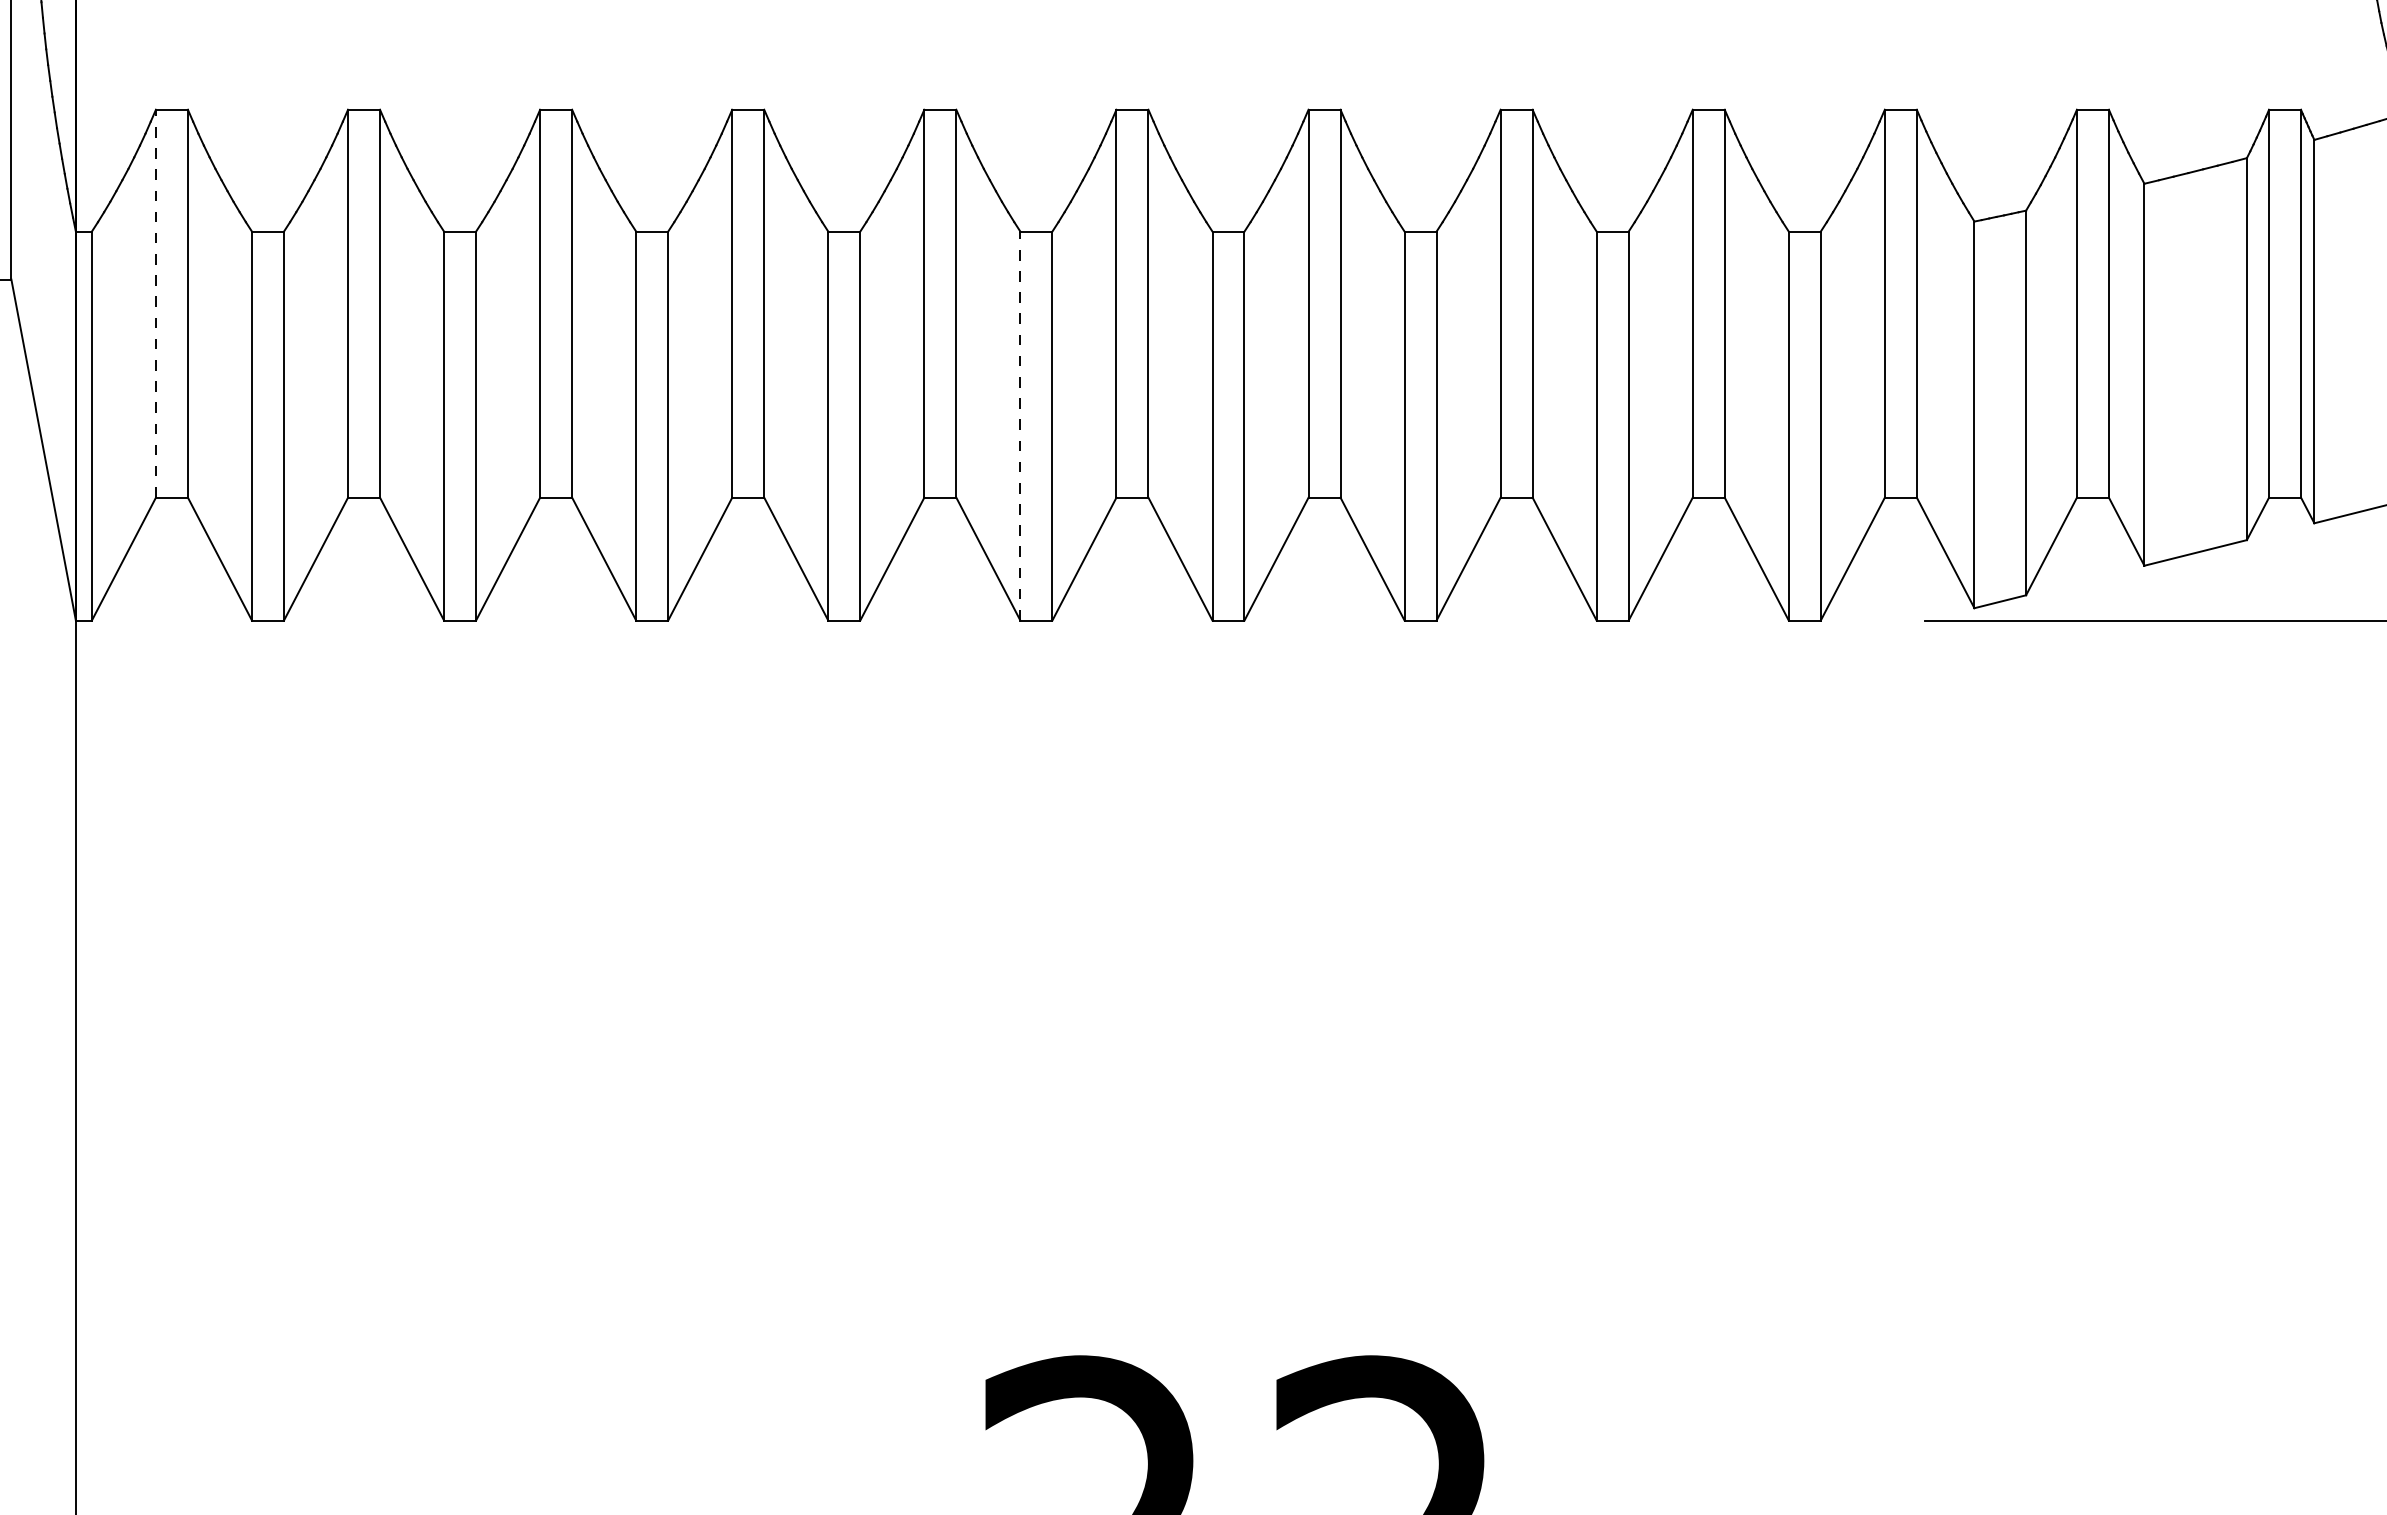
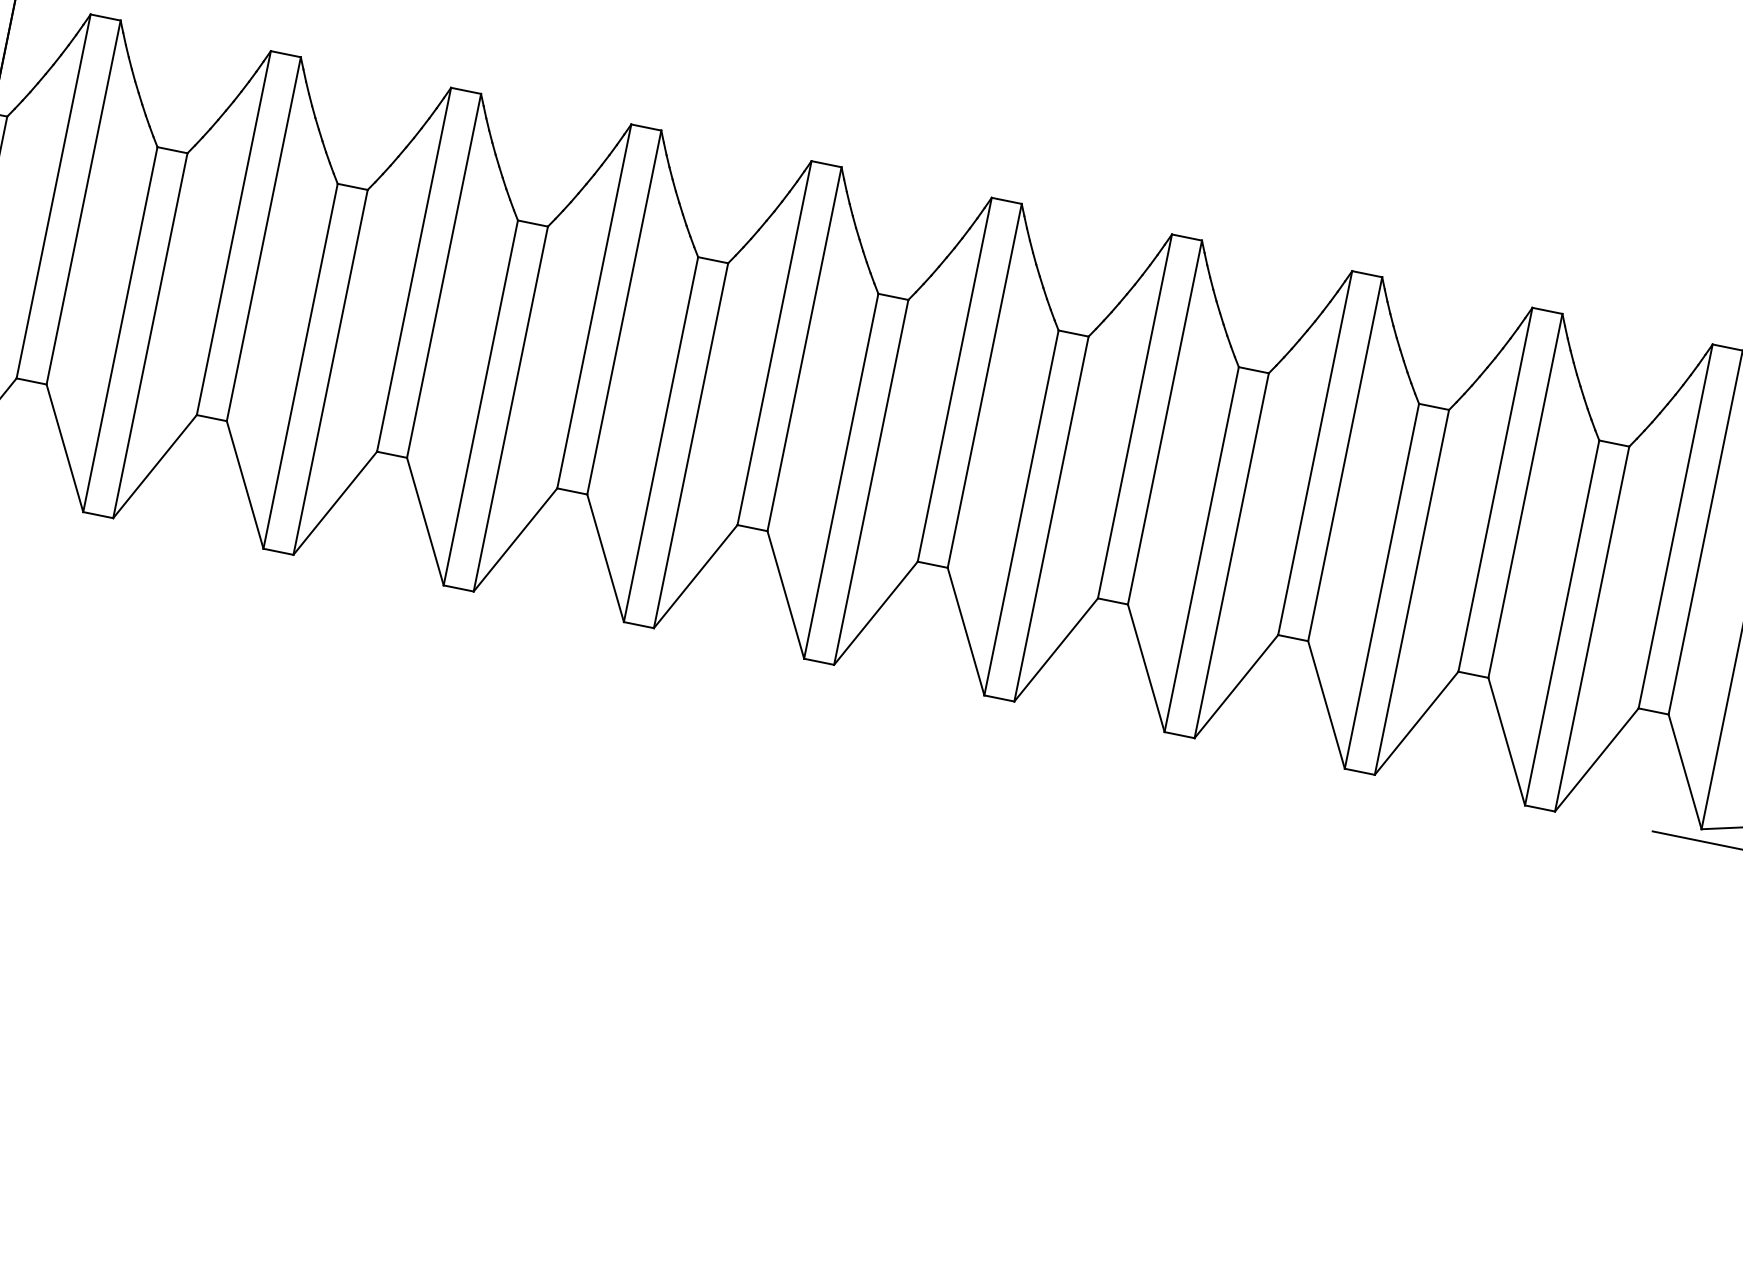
line: (155, 303) -> (53, 196), dashed -> solid
line: (1020, 425) -> (841, 475), dashed -> solid

